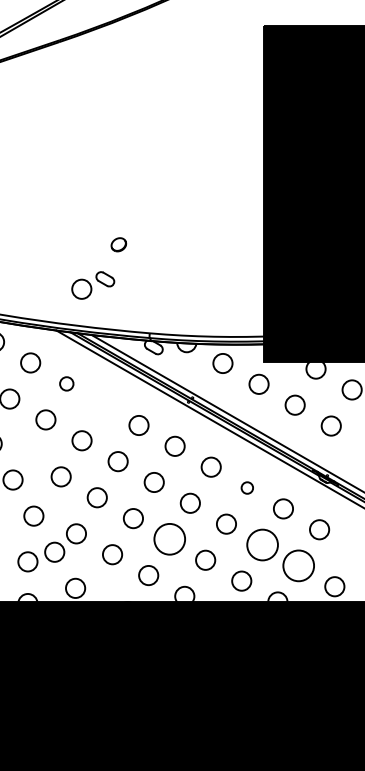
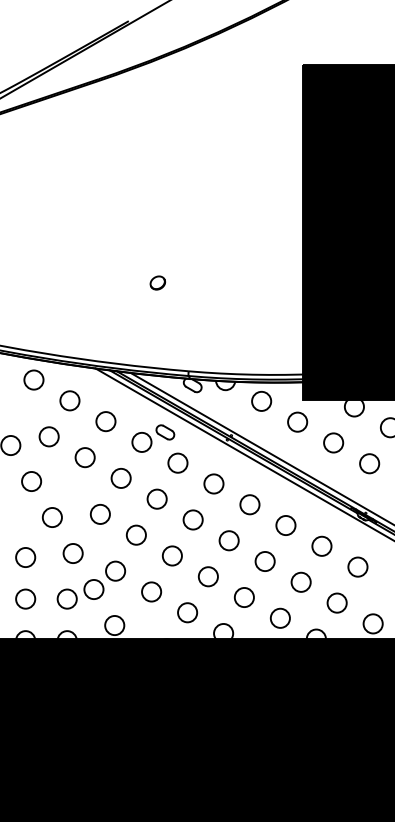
part: (93, 285) -> (153, 438), moved
circle: (66, 383) -> (105, 421), size x1.43
circle: (246, 488) -> (285, 525), size x1.67
circle: (168, 539) -> (207, 576), size x0.62
circle: (261, 544) -> (300, 581), size x0.62
circle: (298, 565) -> (336, 602), size x0.62

